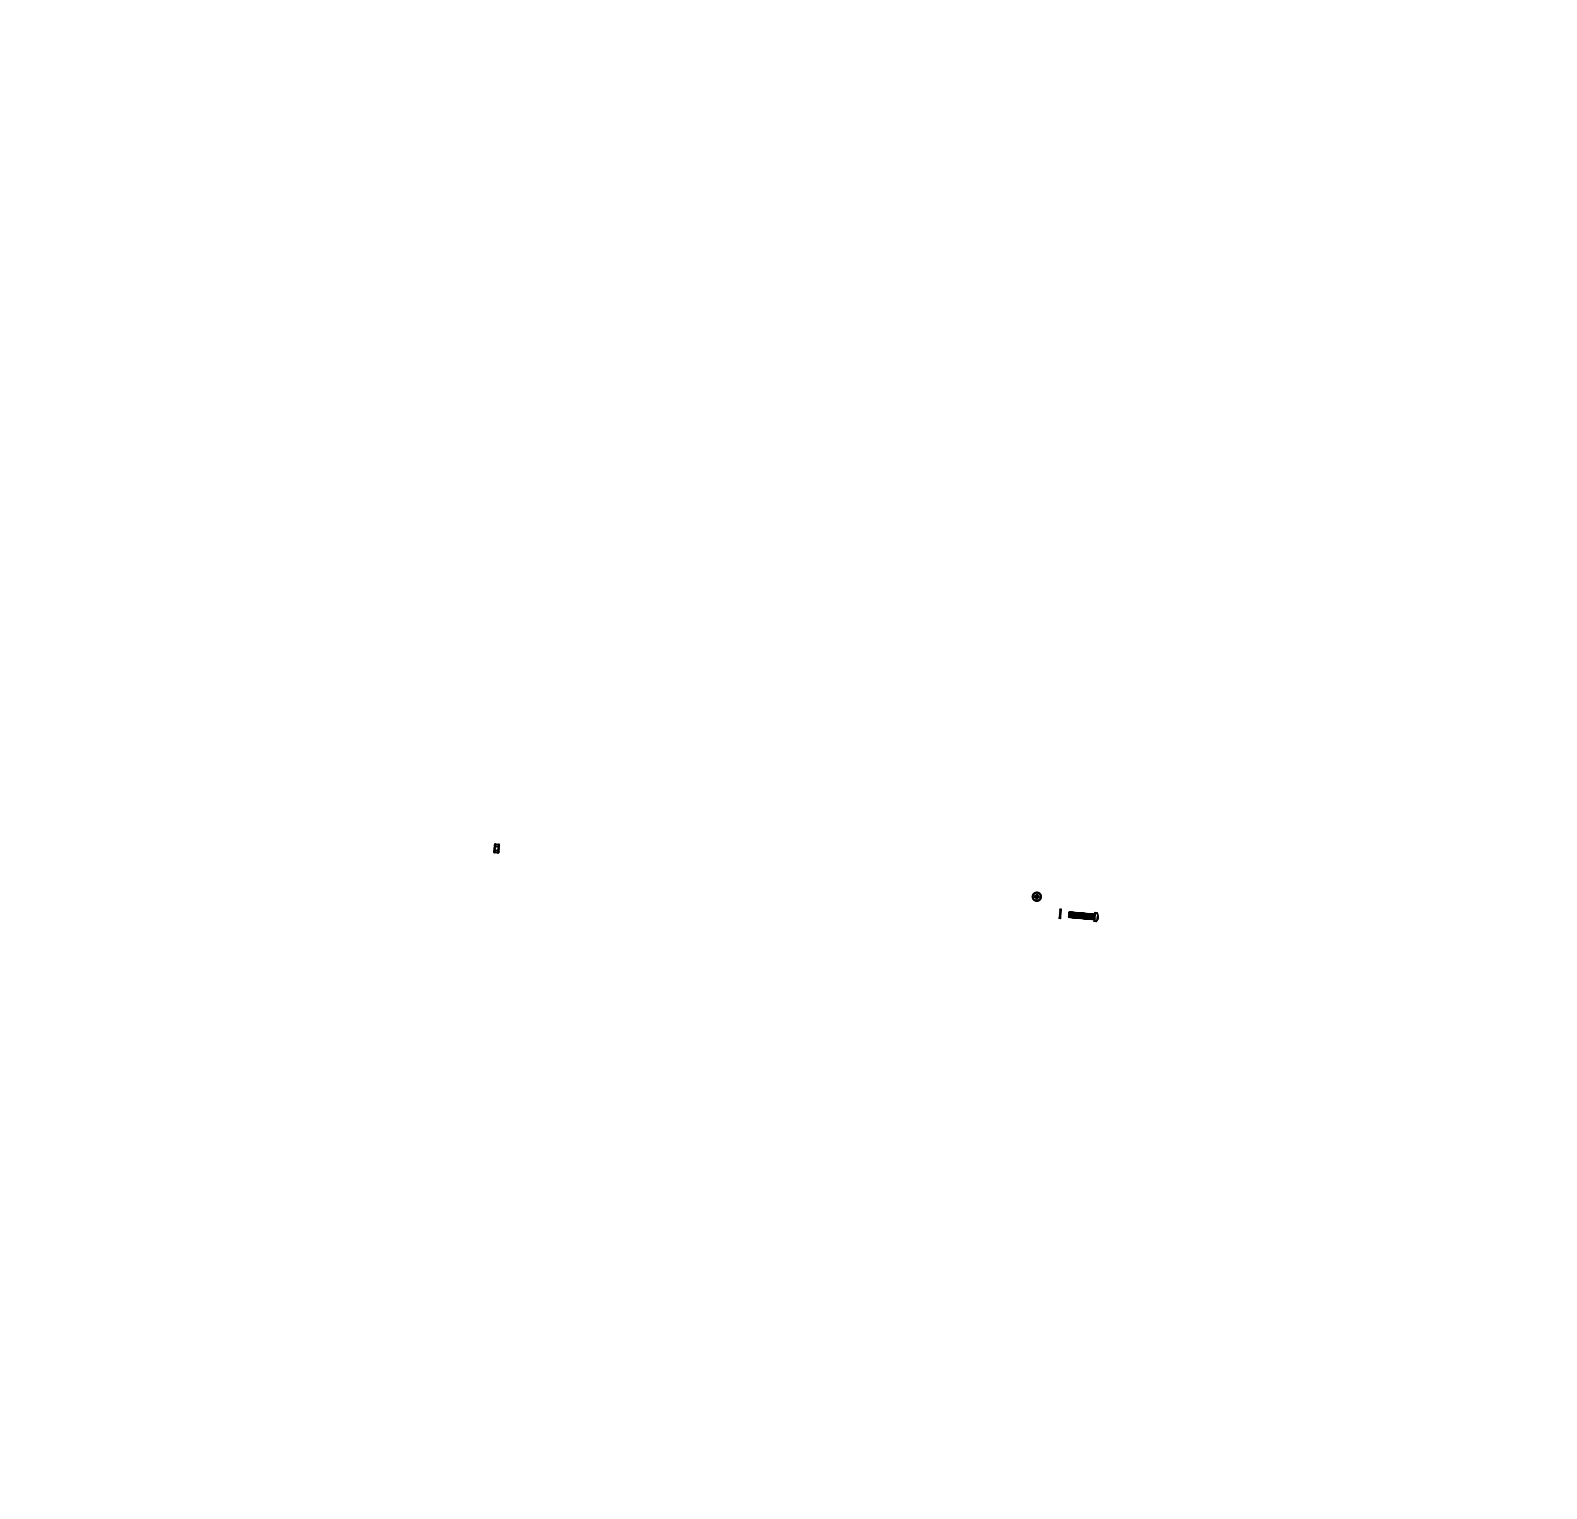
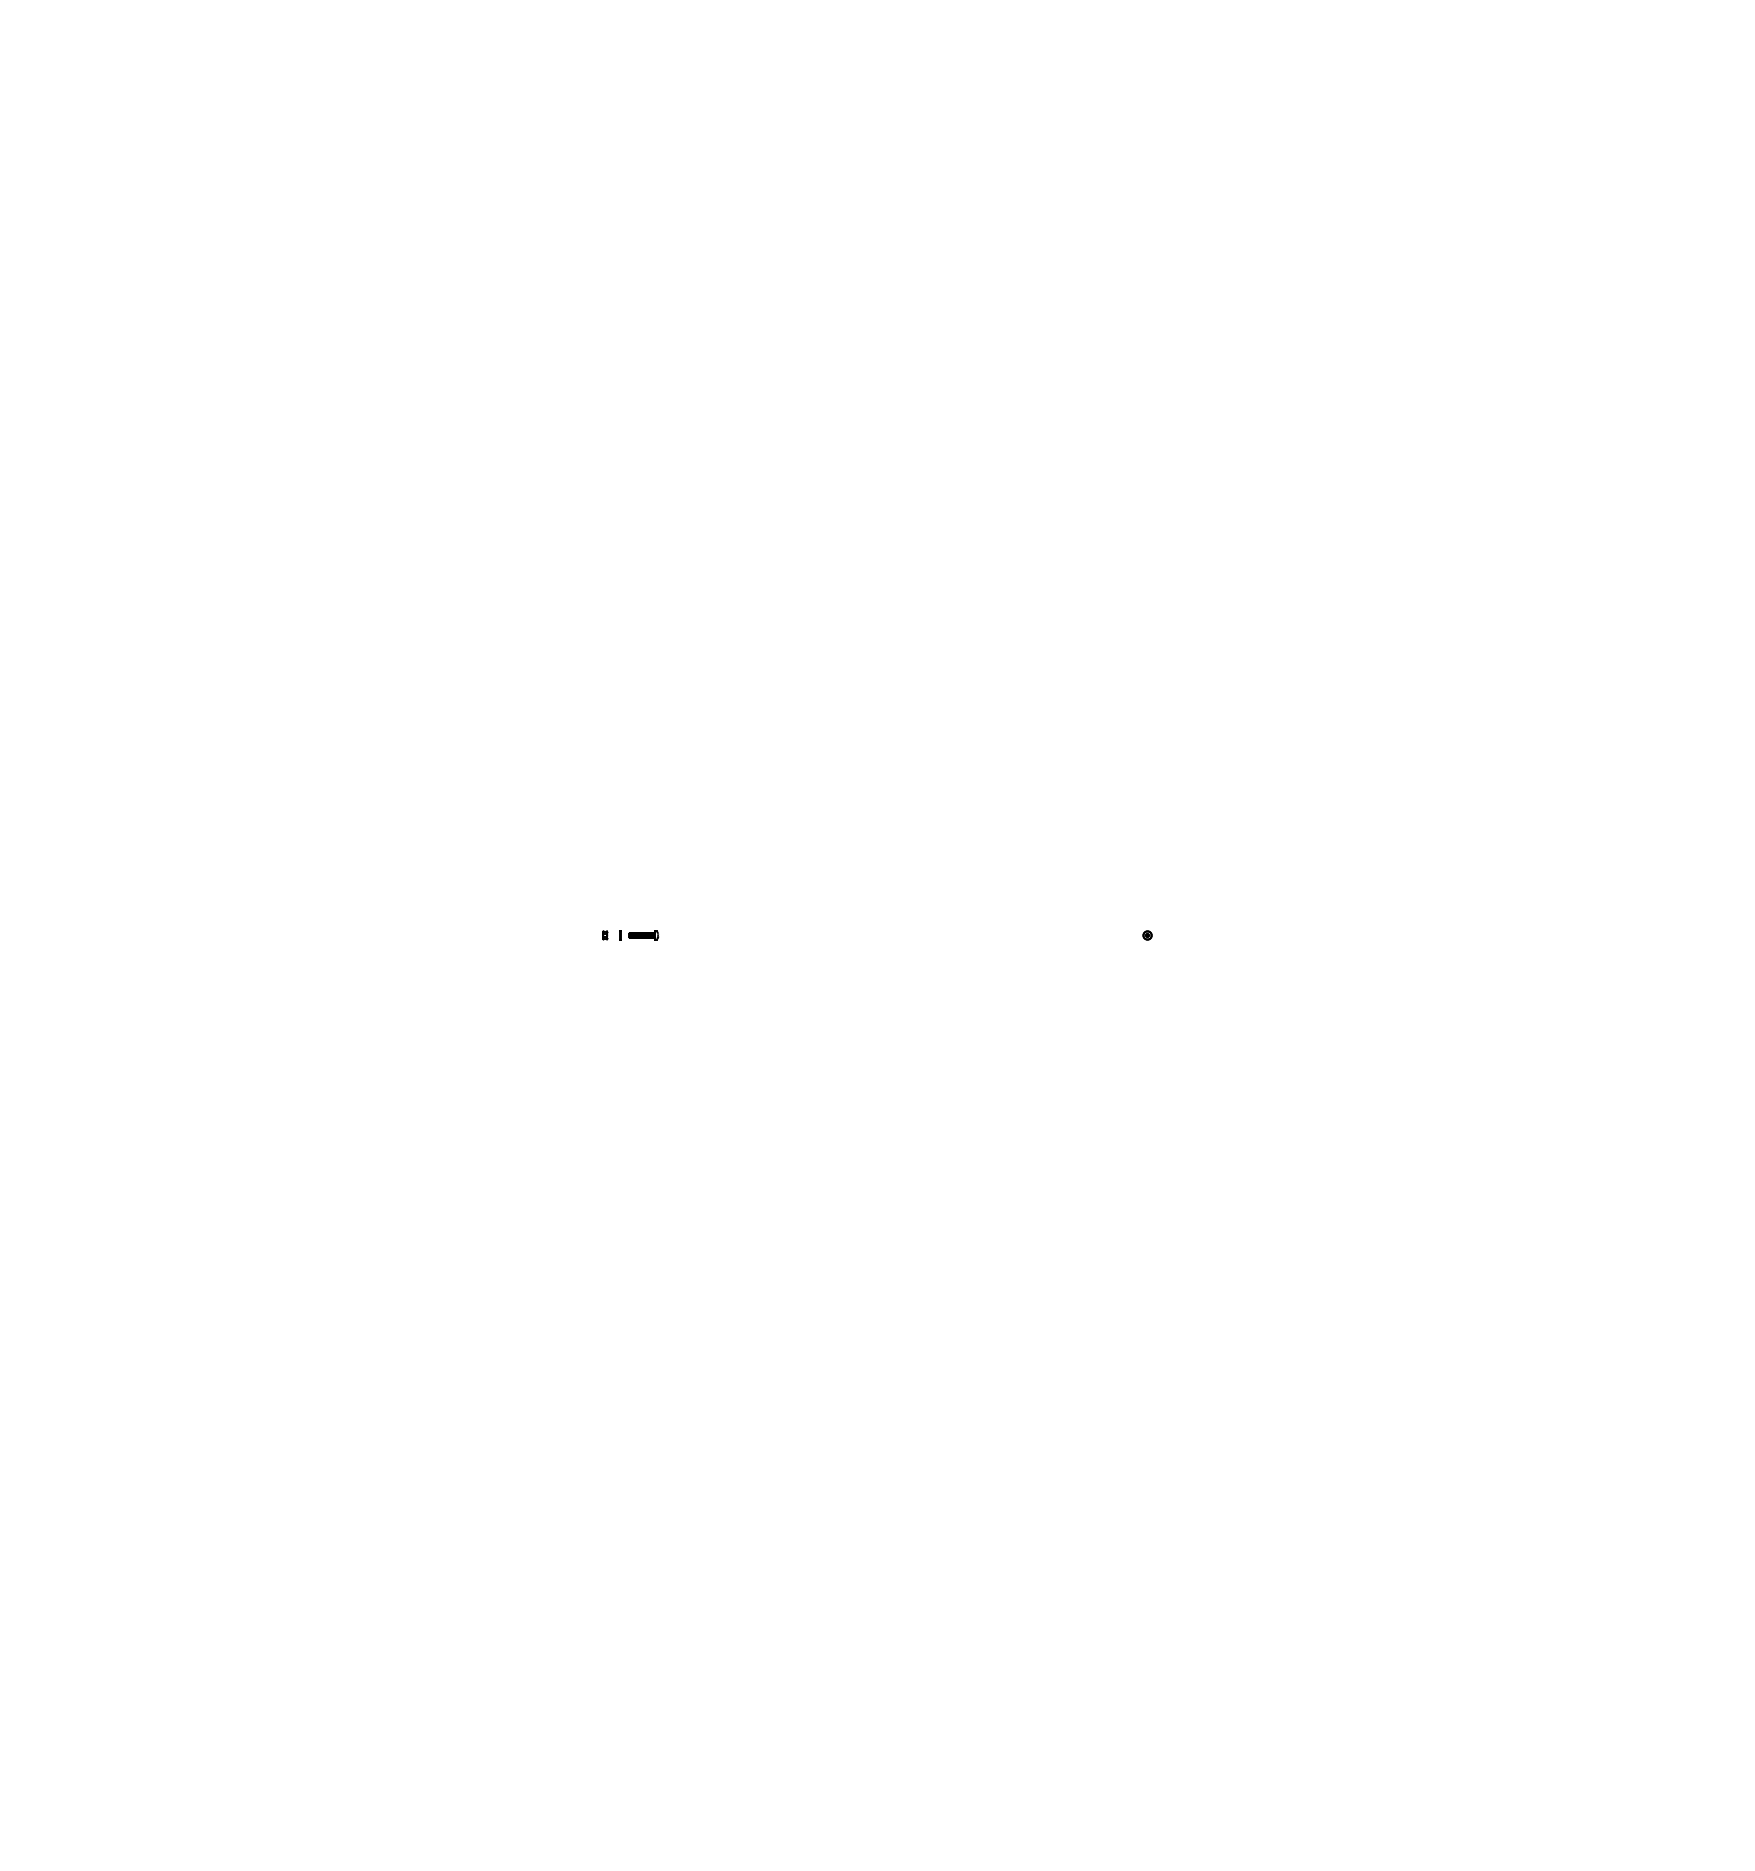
part: (1079, 915) -> (639, 935), moved

